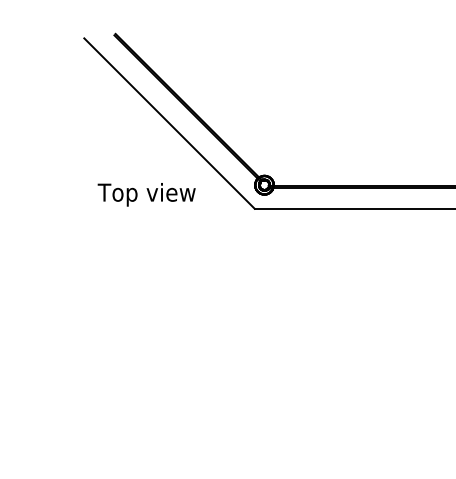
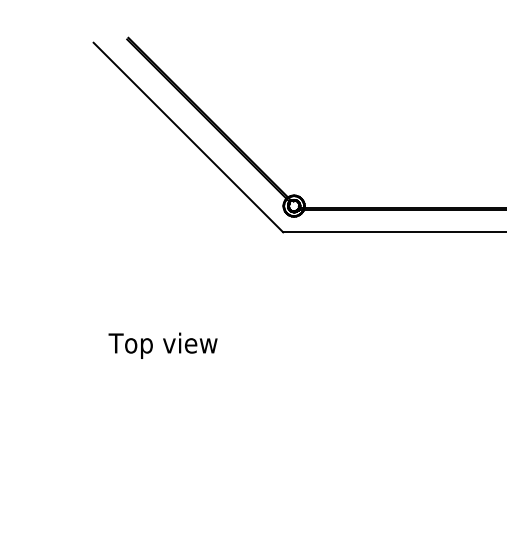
text: (146, 194) -> (162, 345), moved

